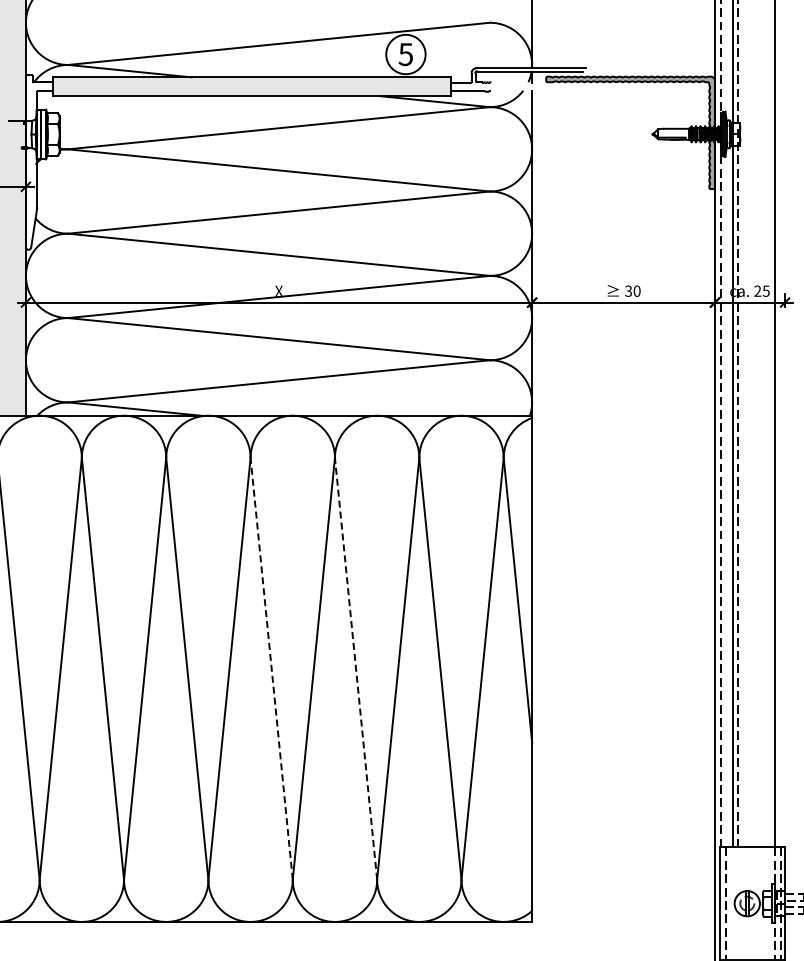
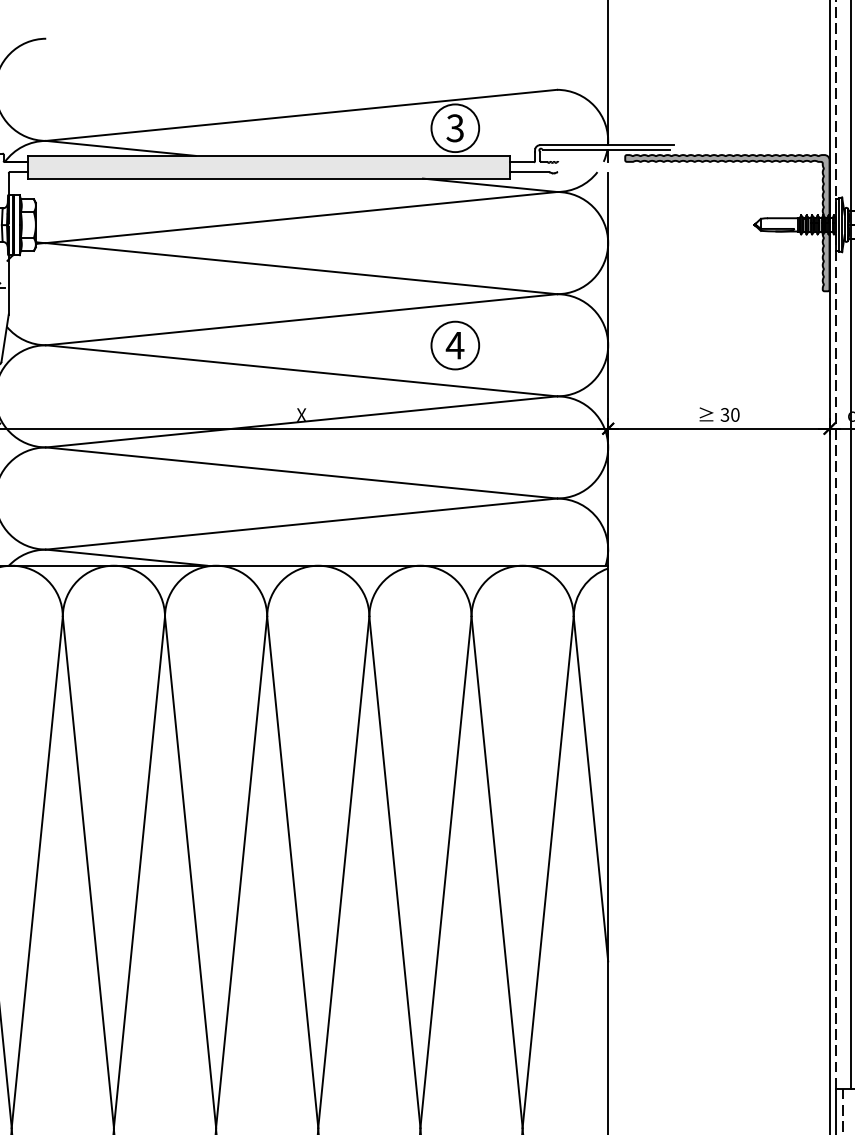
text: (405, 54) -> (454, 128), 5 -> 3
part: (405, 233) -> (454, 345), added
line: (271, 668) -> (292, 871), dashed -> solid
line: (356, 668) -> (395, 871), dashed -> solid

